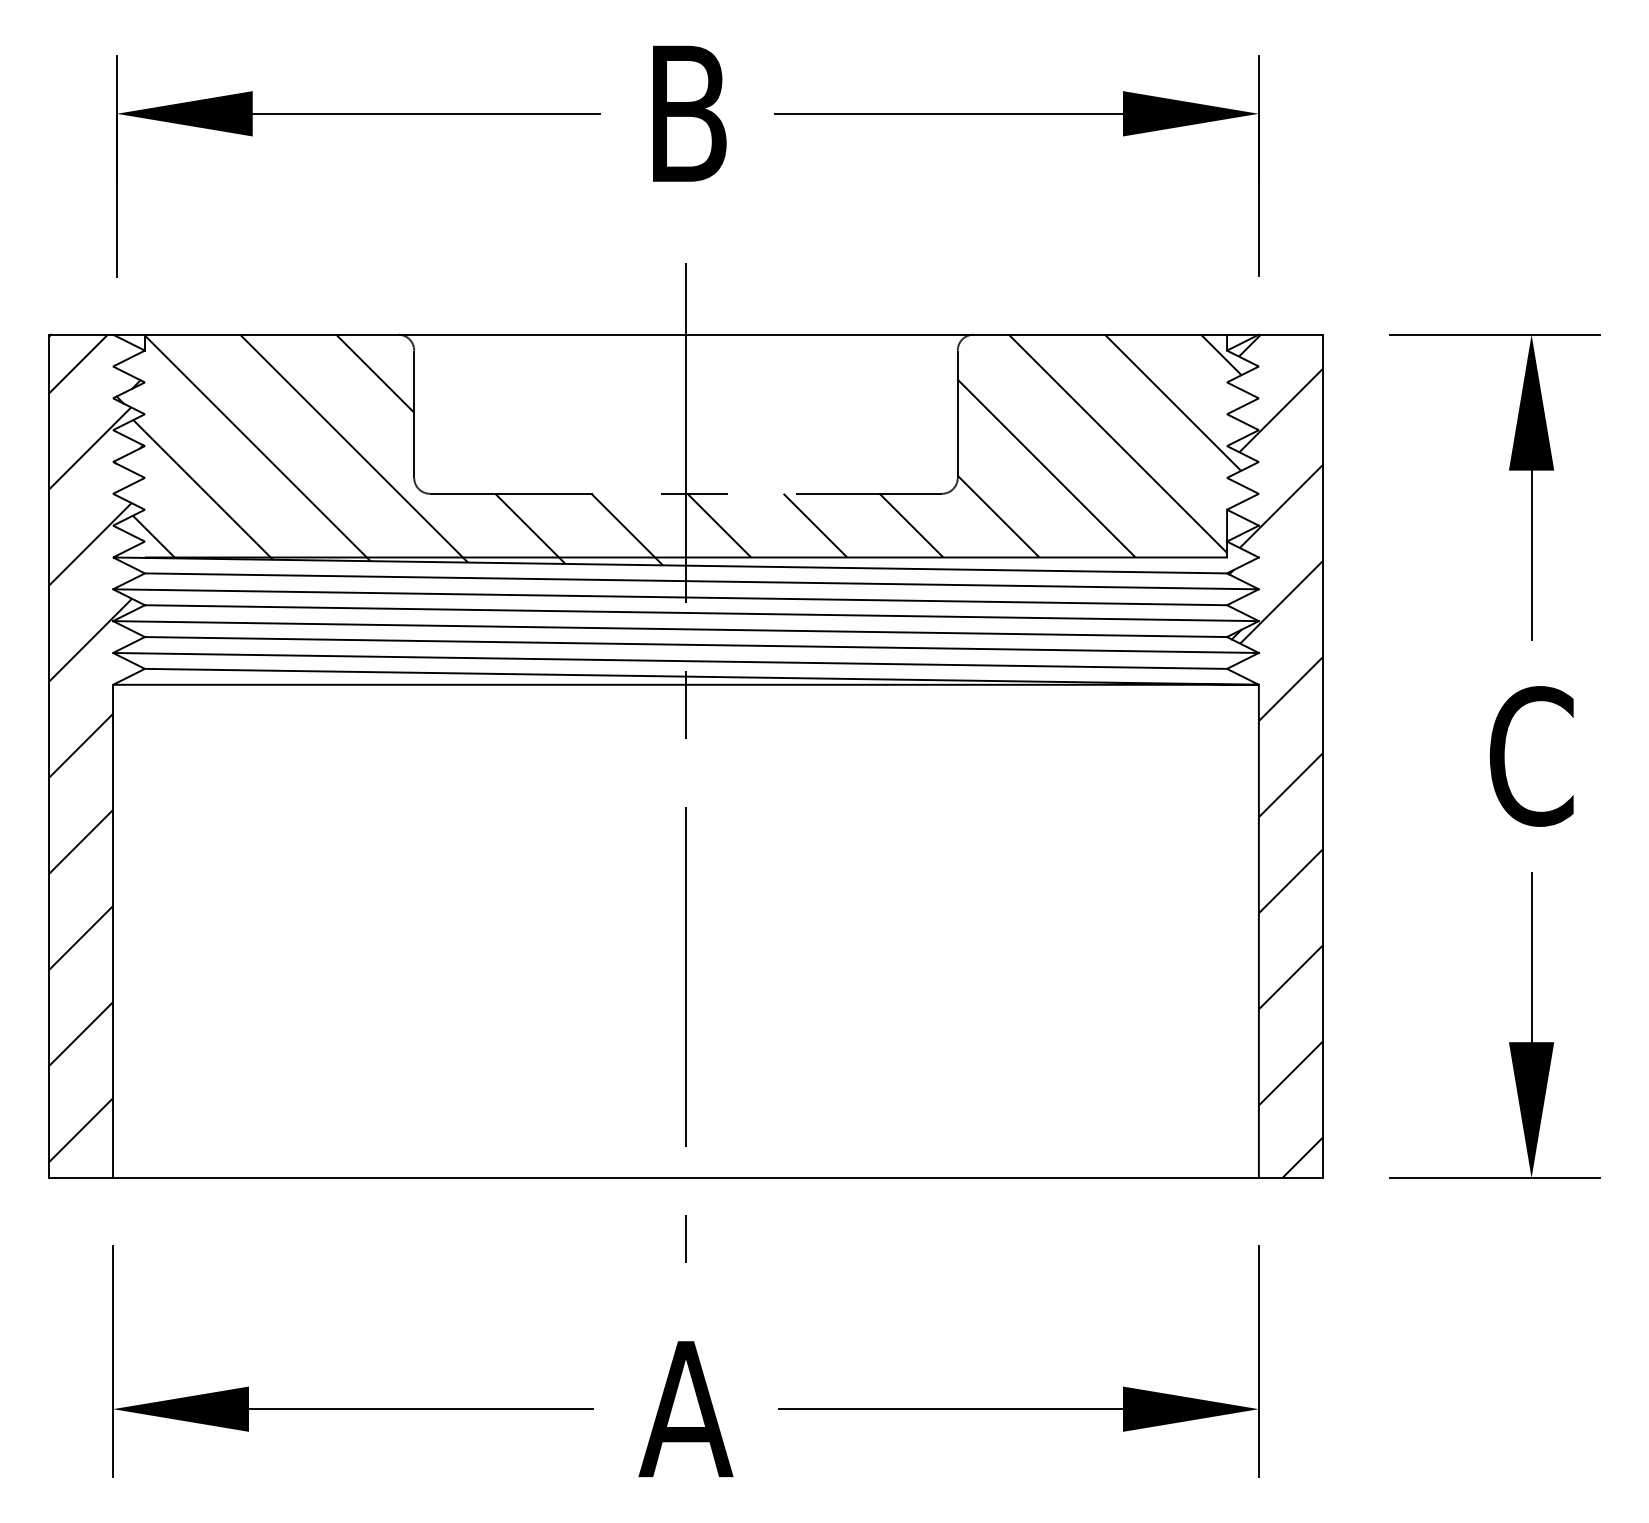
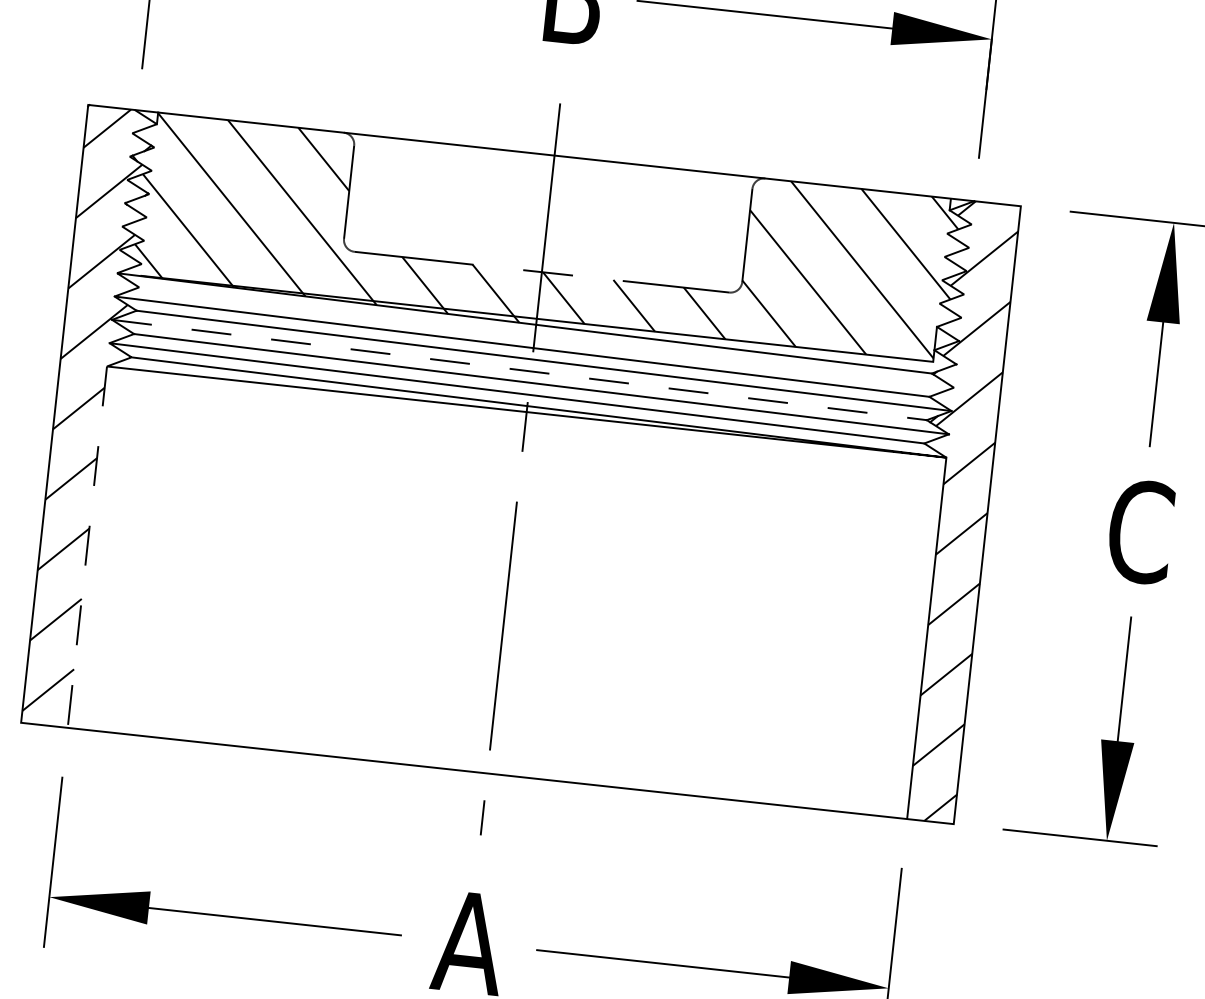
line: (701, 581) -> (546, 337), removed
line: (670, 629) -> (519, 370), solid -> dashed
line: (113, 931) -> (87, 547), solid -> dashed

